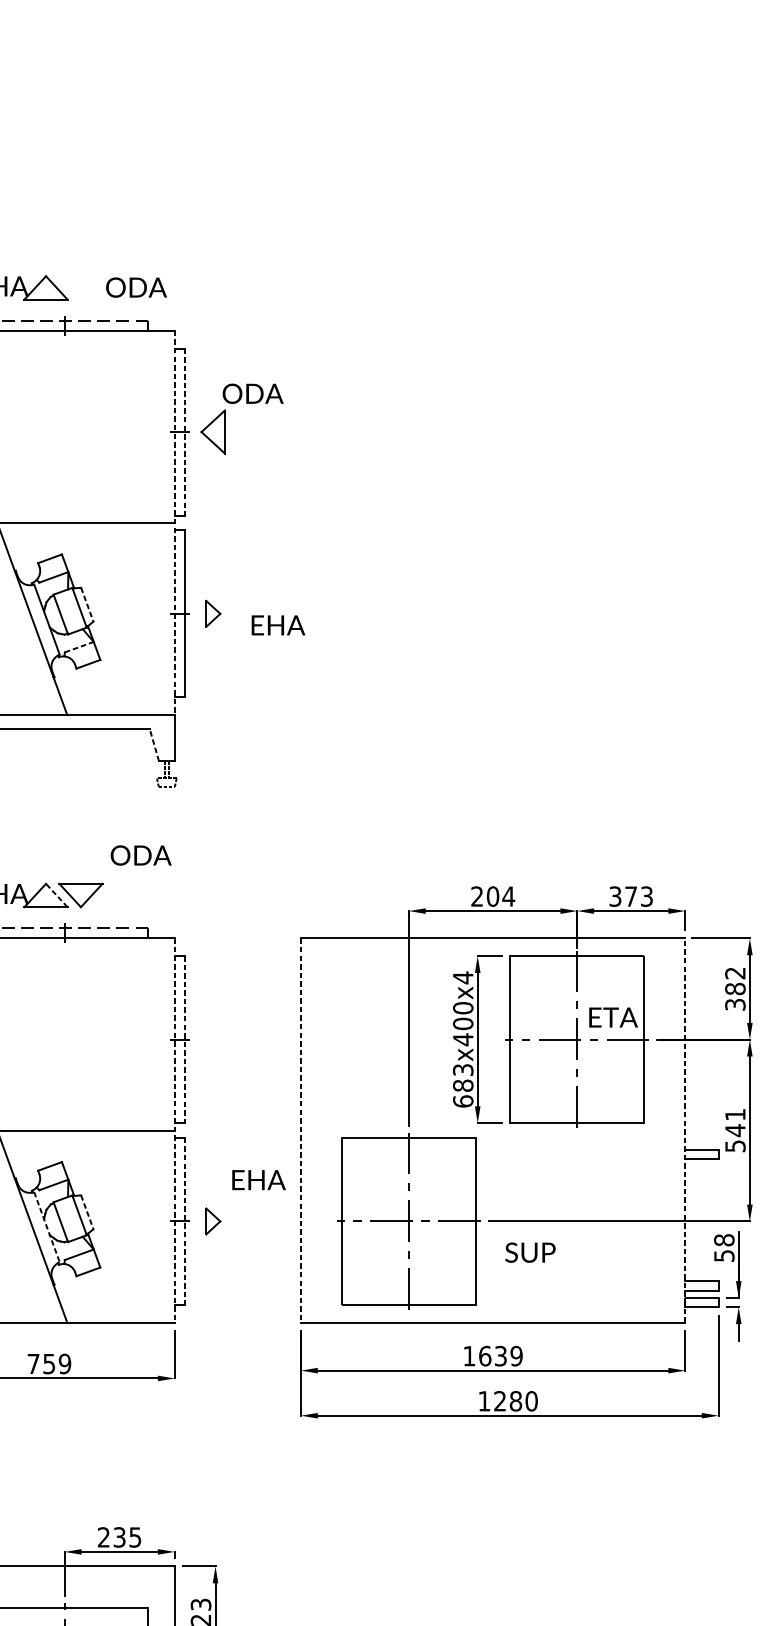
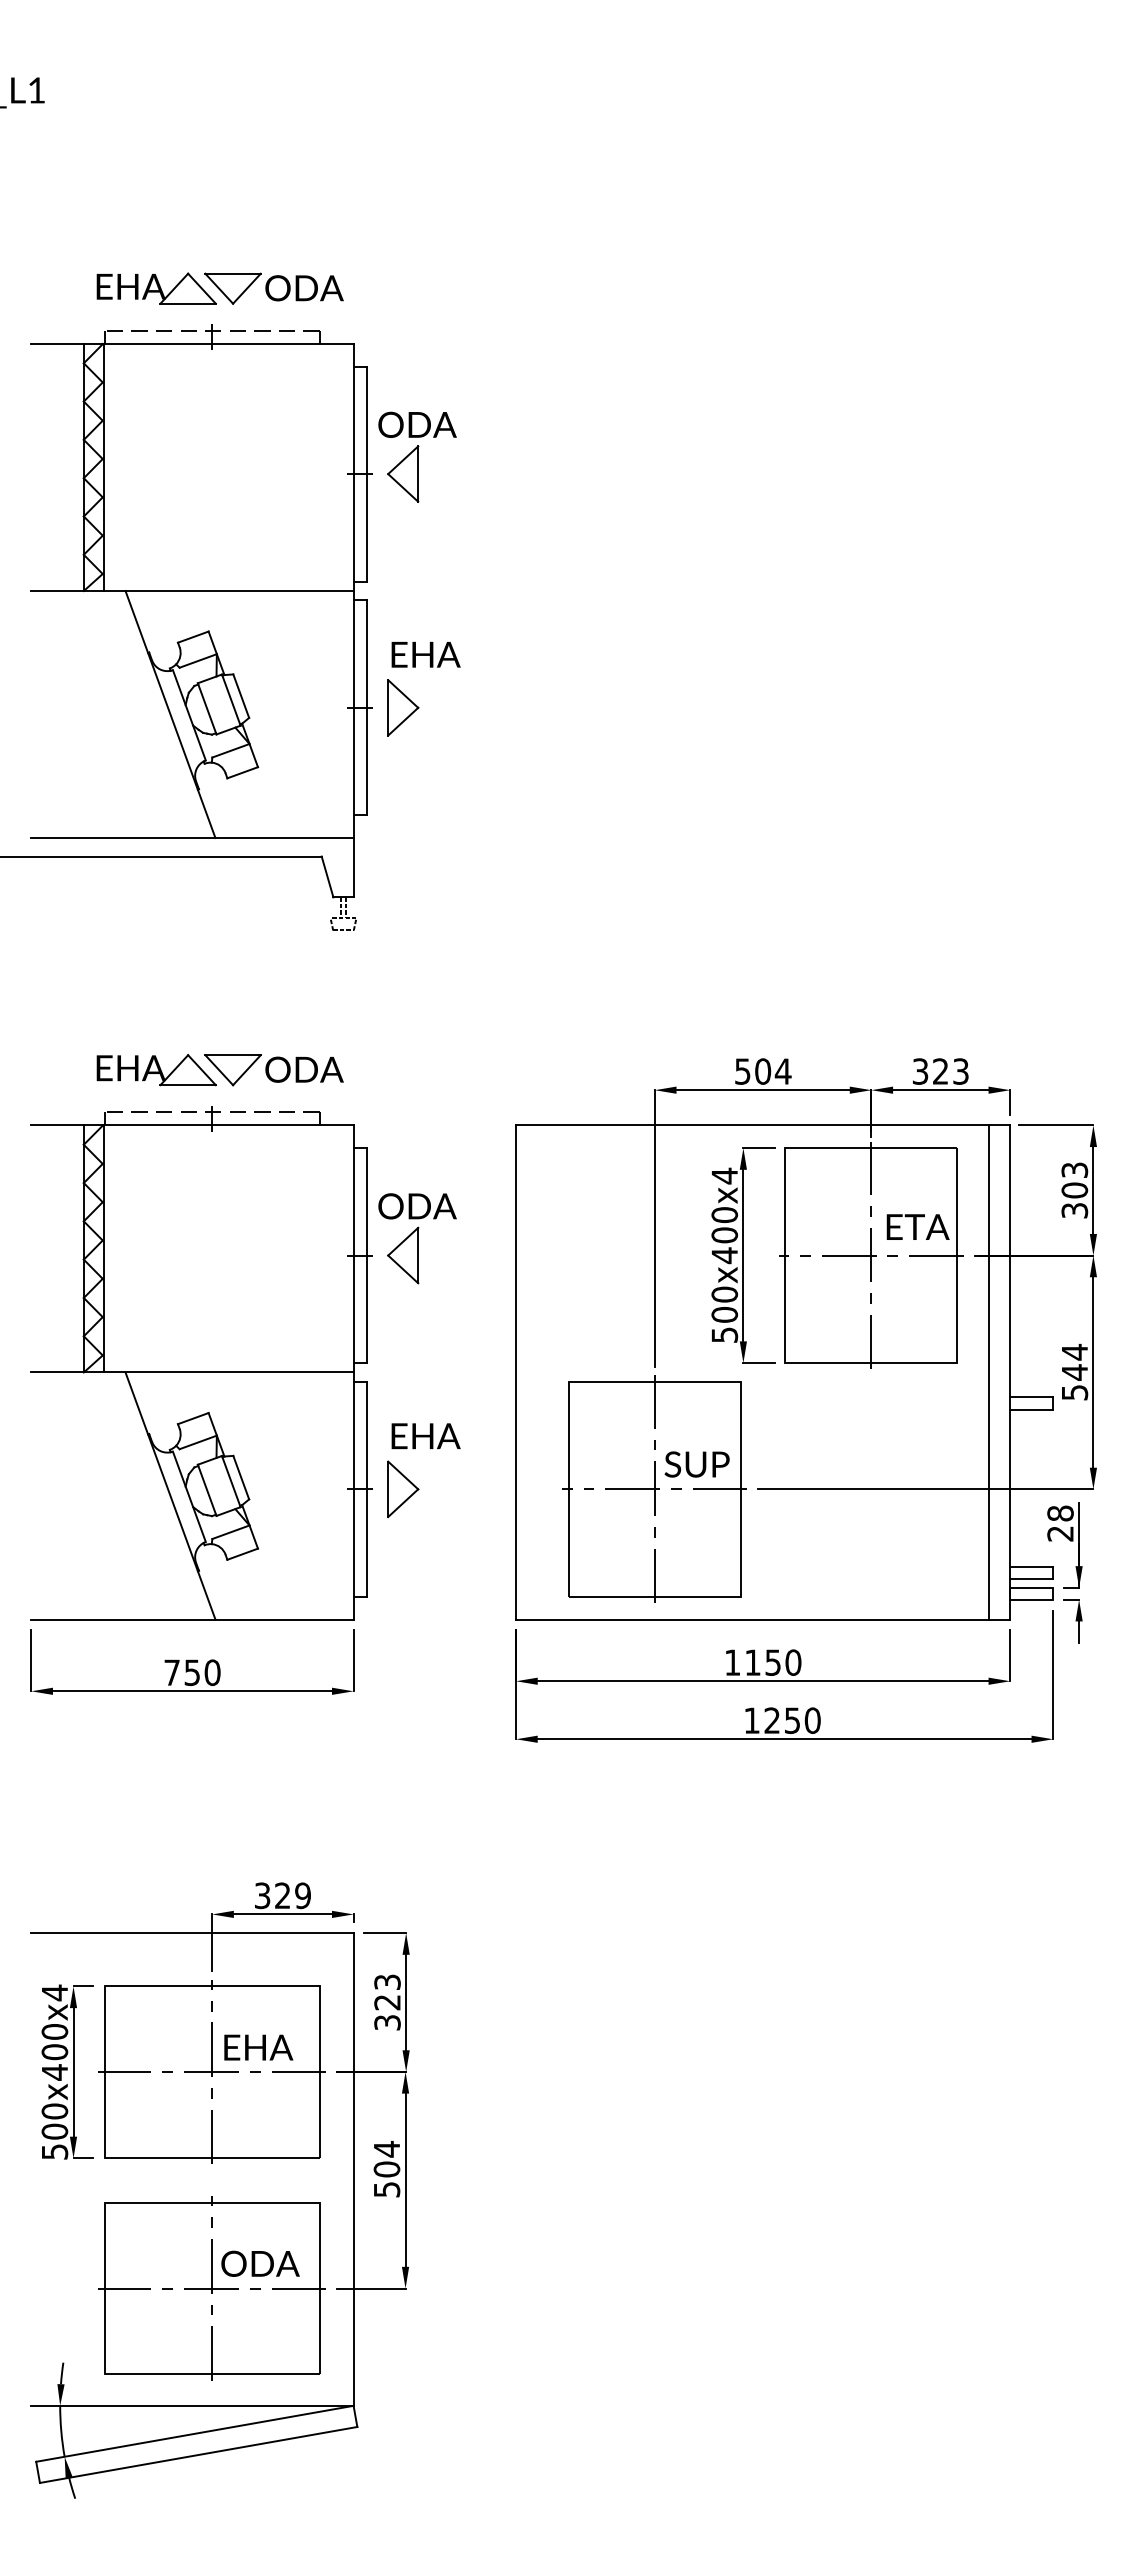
part: (80, 287) -> (232, 288), added
text: (253, 393) -> (417, 424), moved
line: (184, 432) -> (366, 474), dashed -> solid
line: (174, 523) -> (353, 591), dashed -> solid
line: (87, 604) -> (241, 696), dashed -> solid
part: (213, 613) -> (403, 707), size x1.67
text: (277, 625) -> (425, 654), moved
line: (78, 646) -> (230, 750), dashed -> solid
line: (154, 744) -> (327, 876), dashed -> solid
text: (141, 855) -> (304, 1069), moved
line: (56, 894) -> (201, 1069), dashed -> solid
text: (477, 896) -> (742, 1071), 204 -> 504
text: (630, 896) -> (940, 1071), 373 -> 323
text: (735, 981) -> (1074, 1180), 382 -> 303
part: (224, 1026) -> (417, 1238), added
line: (184, 1040) -> (366, 1256), dashed -> solid
text: (463, 1085) -> (724, 1314), 683x400x4 -> 500x400x4
text: (735, 1114) -> (1074, 1351), 541 -> 544
line: (685, 1129) -> (1010, 1371), dashed -> solid
line: (174, 1130) -> (353, 1372), dashed -> solid
line: (301, 1130) -> (516, 1372), dashed -> solid
line: (668, 1130) -> (988, 1372), added
text: (258, 1180) -> (425, 1436), moved
line: (87, 1212) -> (241, 1478), dashed -> solid
line: (184, 1221) -> (366, 1489), dashed -> solid
part: (213, 1221) -> (403, 1489), size x1.67
line: (47, 1227) -> (189, 1497), dashed -> solid
text: (529, 1252) -> (696, 1464), moved
text: (724, 1255) -> (1060, 1533), 58 -> 28
text: (501, 1356) -> (773, 1662), 1639 -> 1150
text: (64, 1363) -> (212, 1672), 759 -> 750
text: (515, 1401) -> (792, 1720), 1280 -> 1250
text: (119, 1537) -> (282, 1895), 235 -> 329

